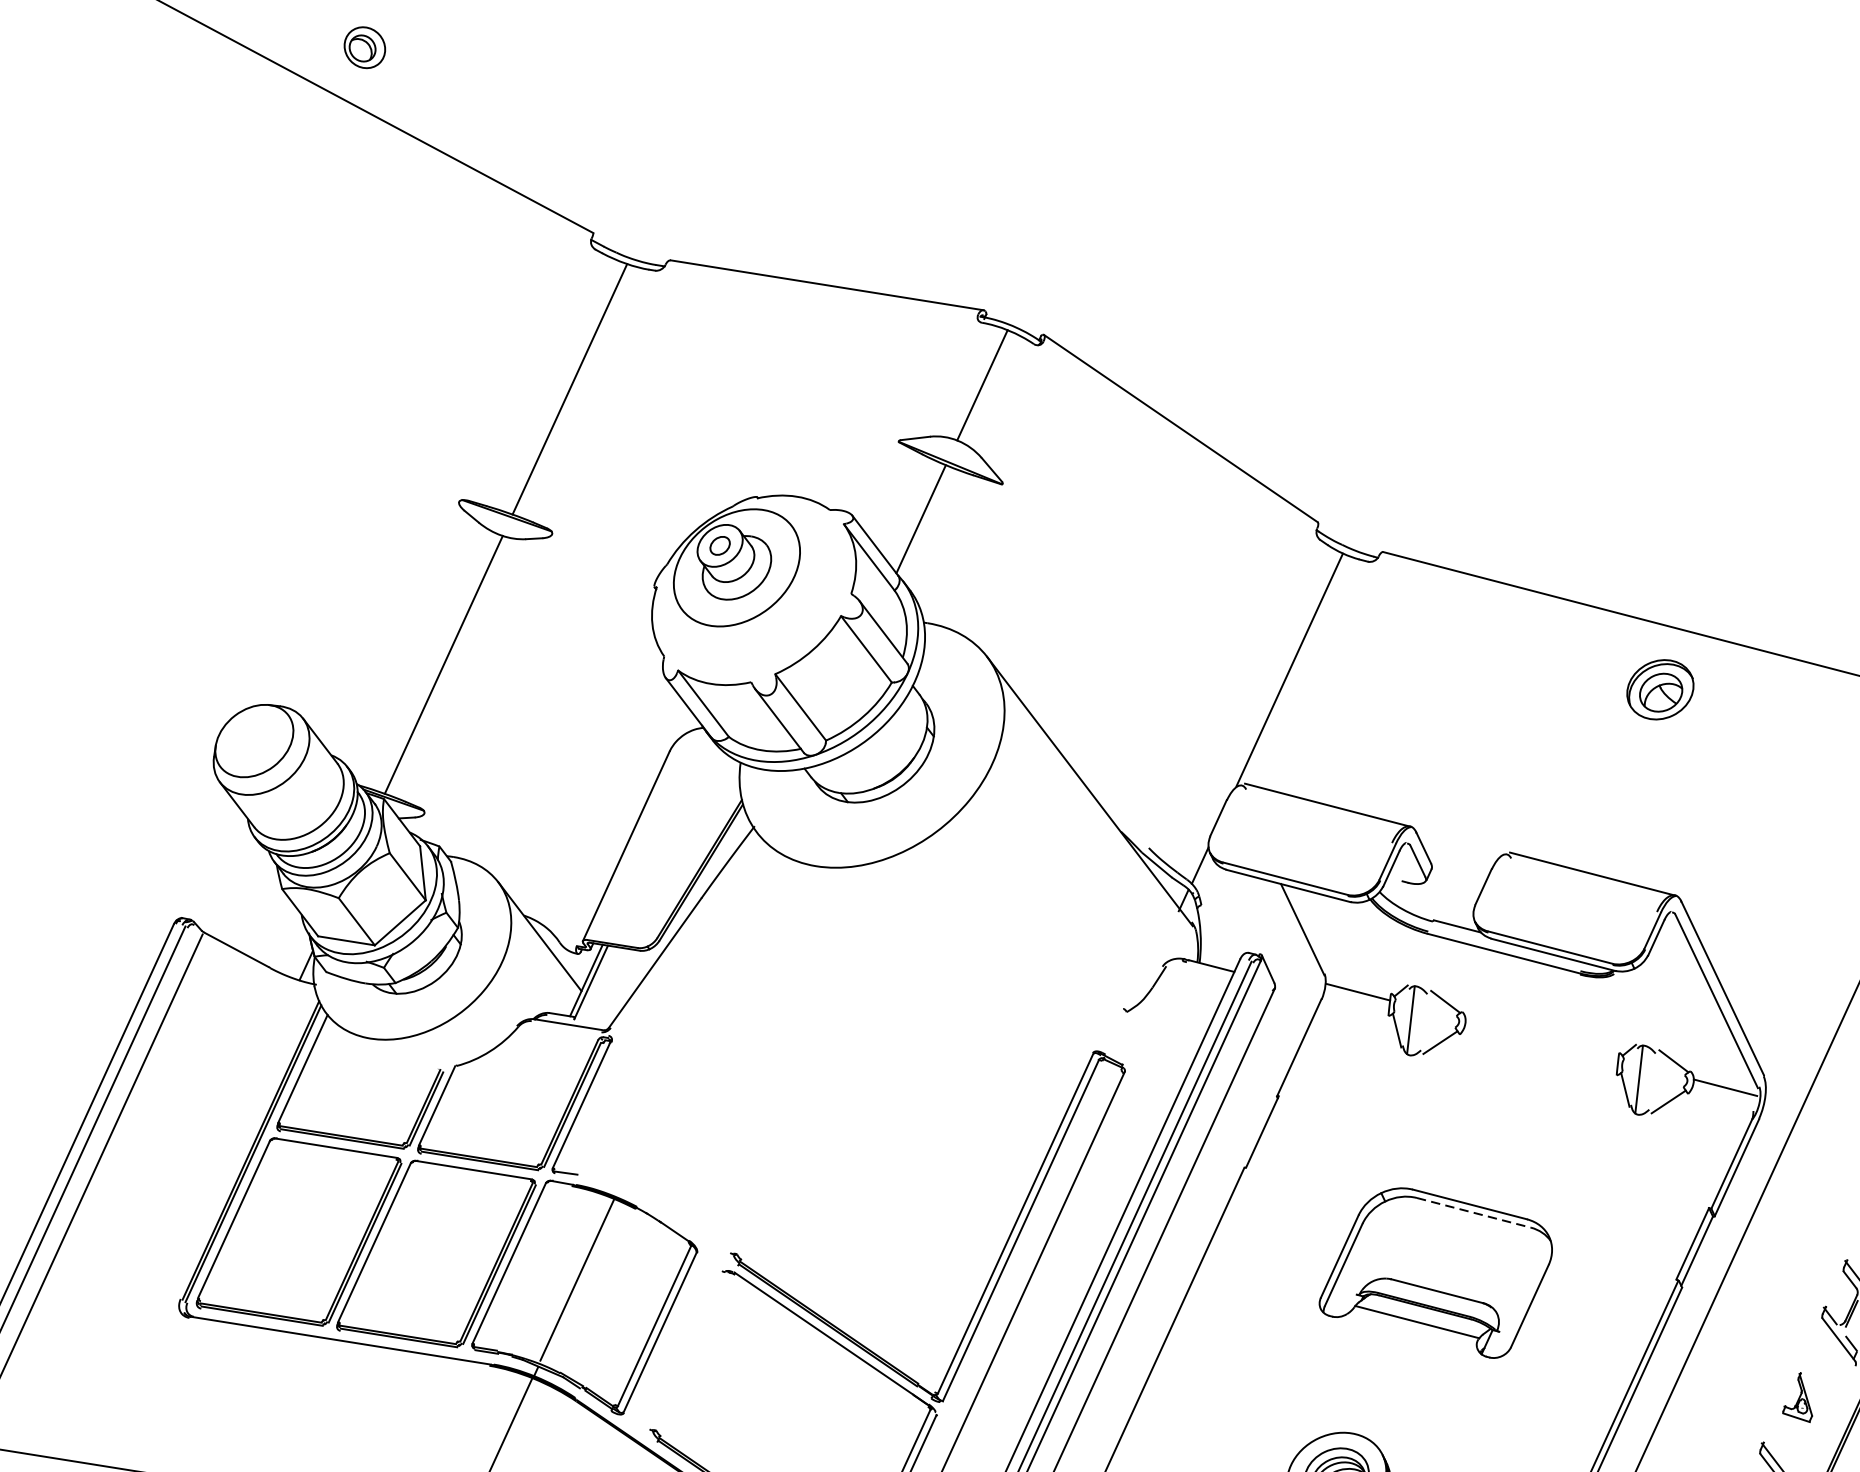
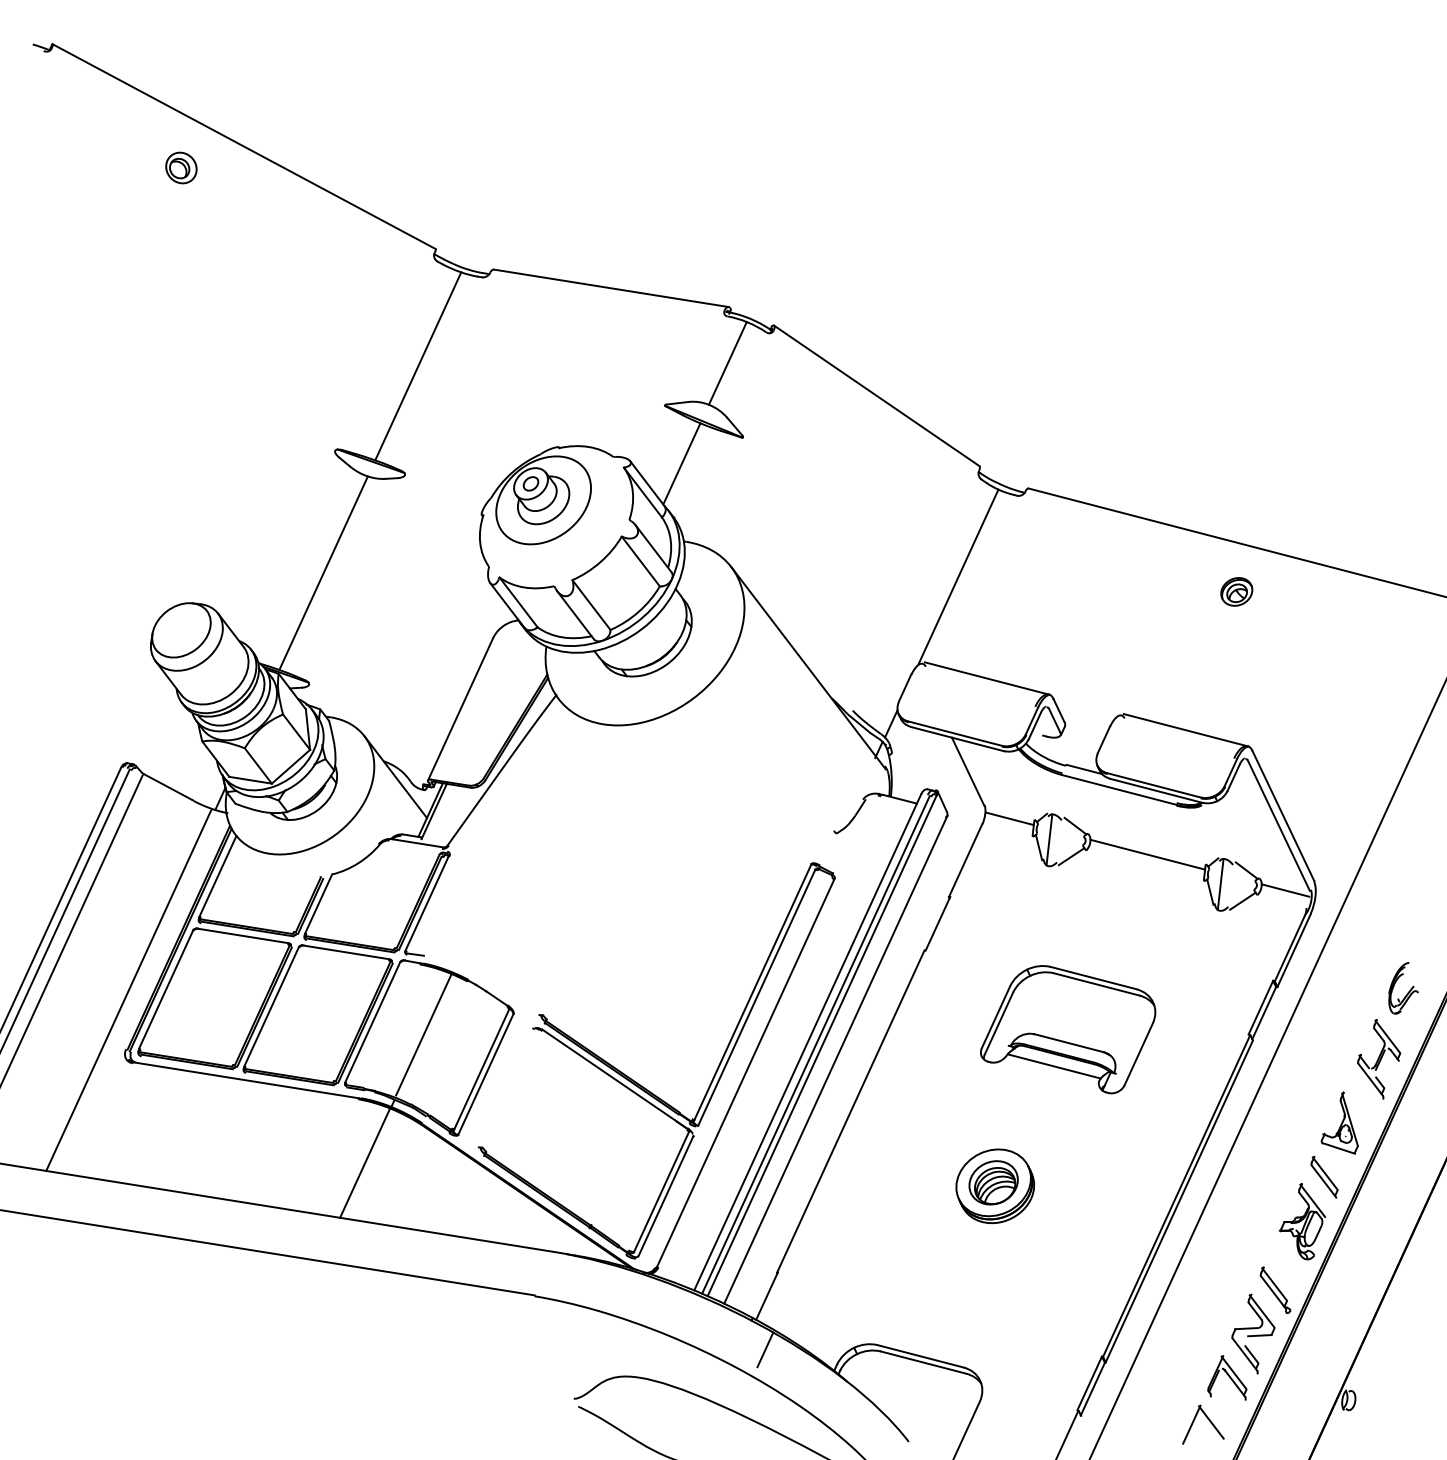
part: (365, 47) -> (181, 167), moved
part: (1660, 689) -> (1236, 591), size x0.62
line: (1541, 1039) -> (1147, 854), added
line: (1474, 1212) -> (1097, 984), dashed -> solid
line: (183, 1220) -> (128, 990), added
part: (1797, 1396) -> (1339, 1122), size x1.67

